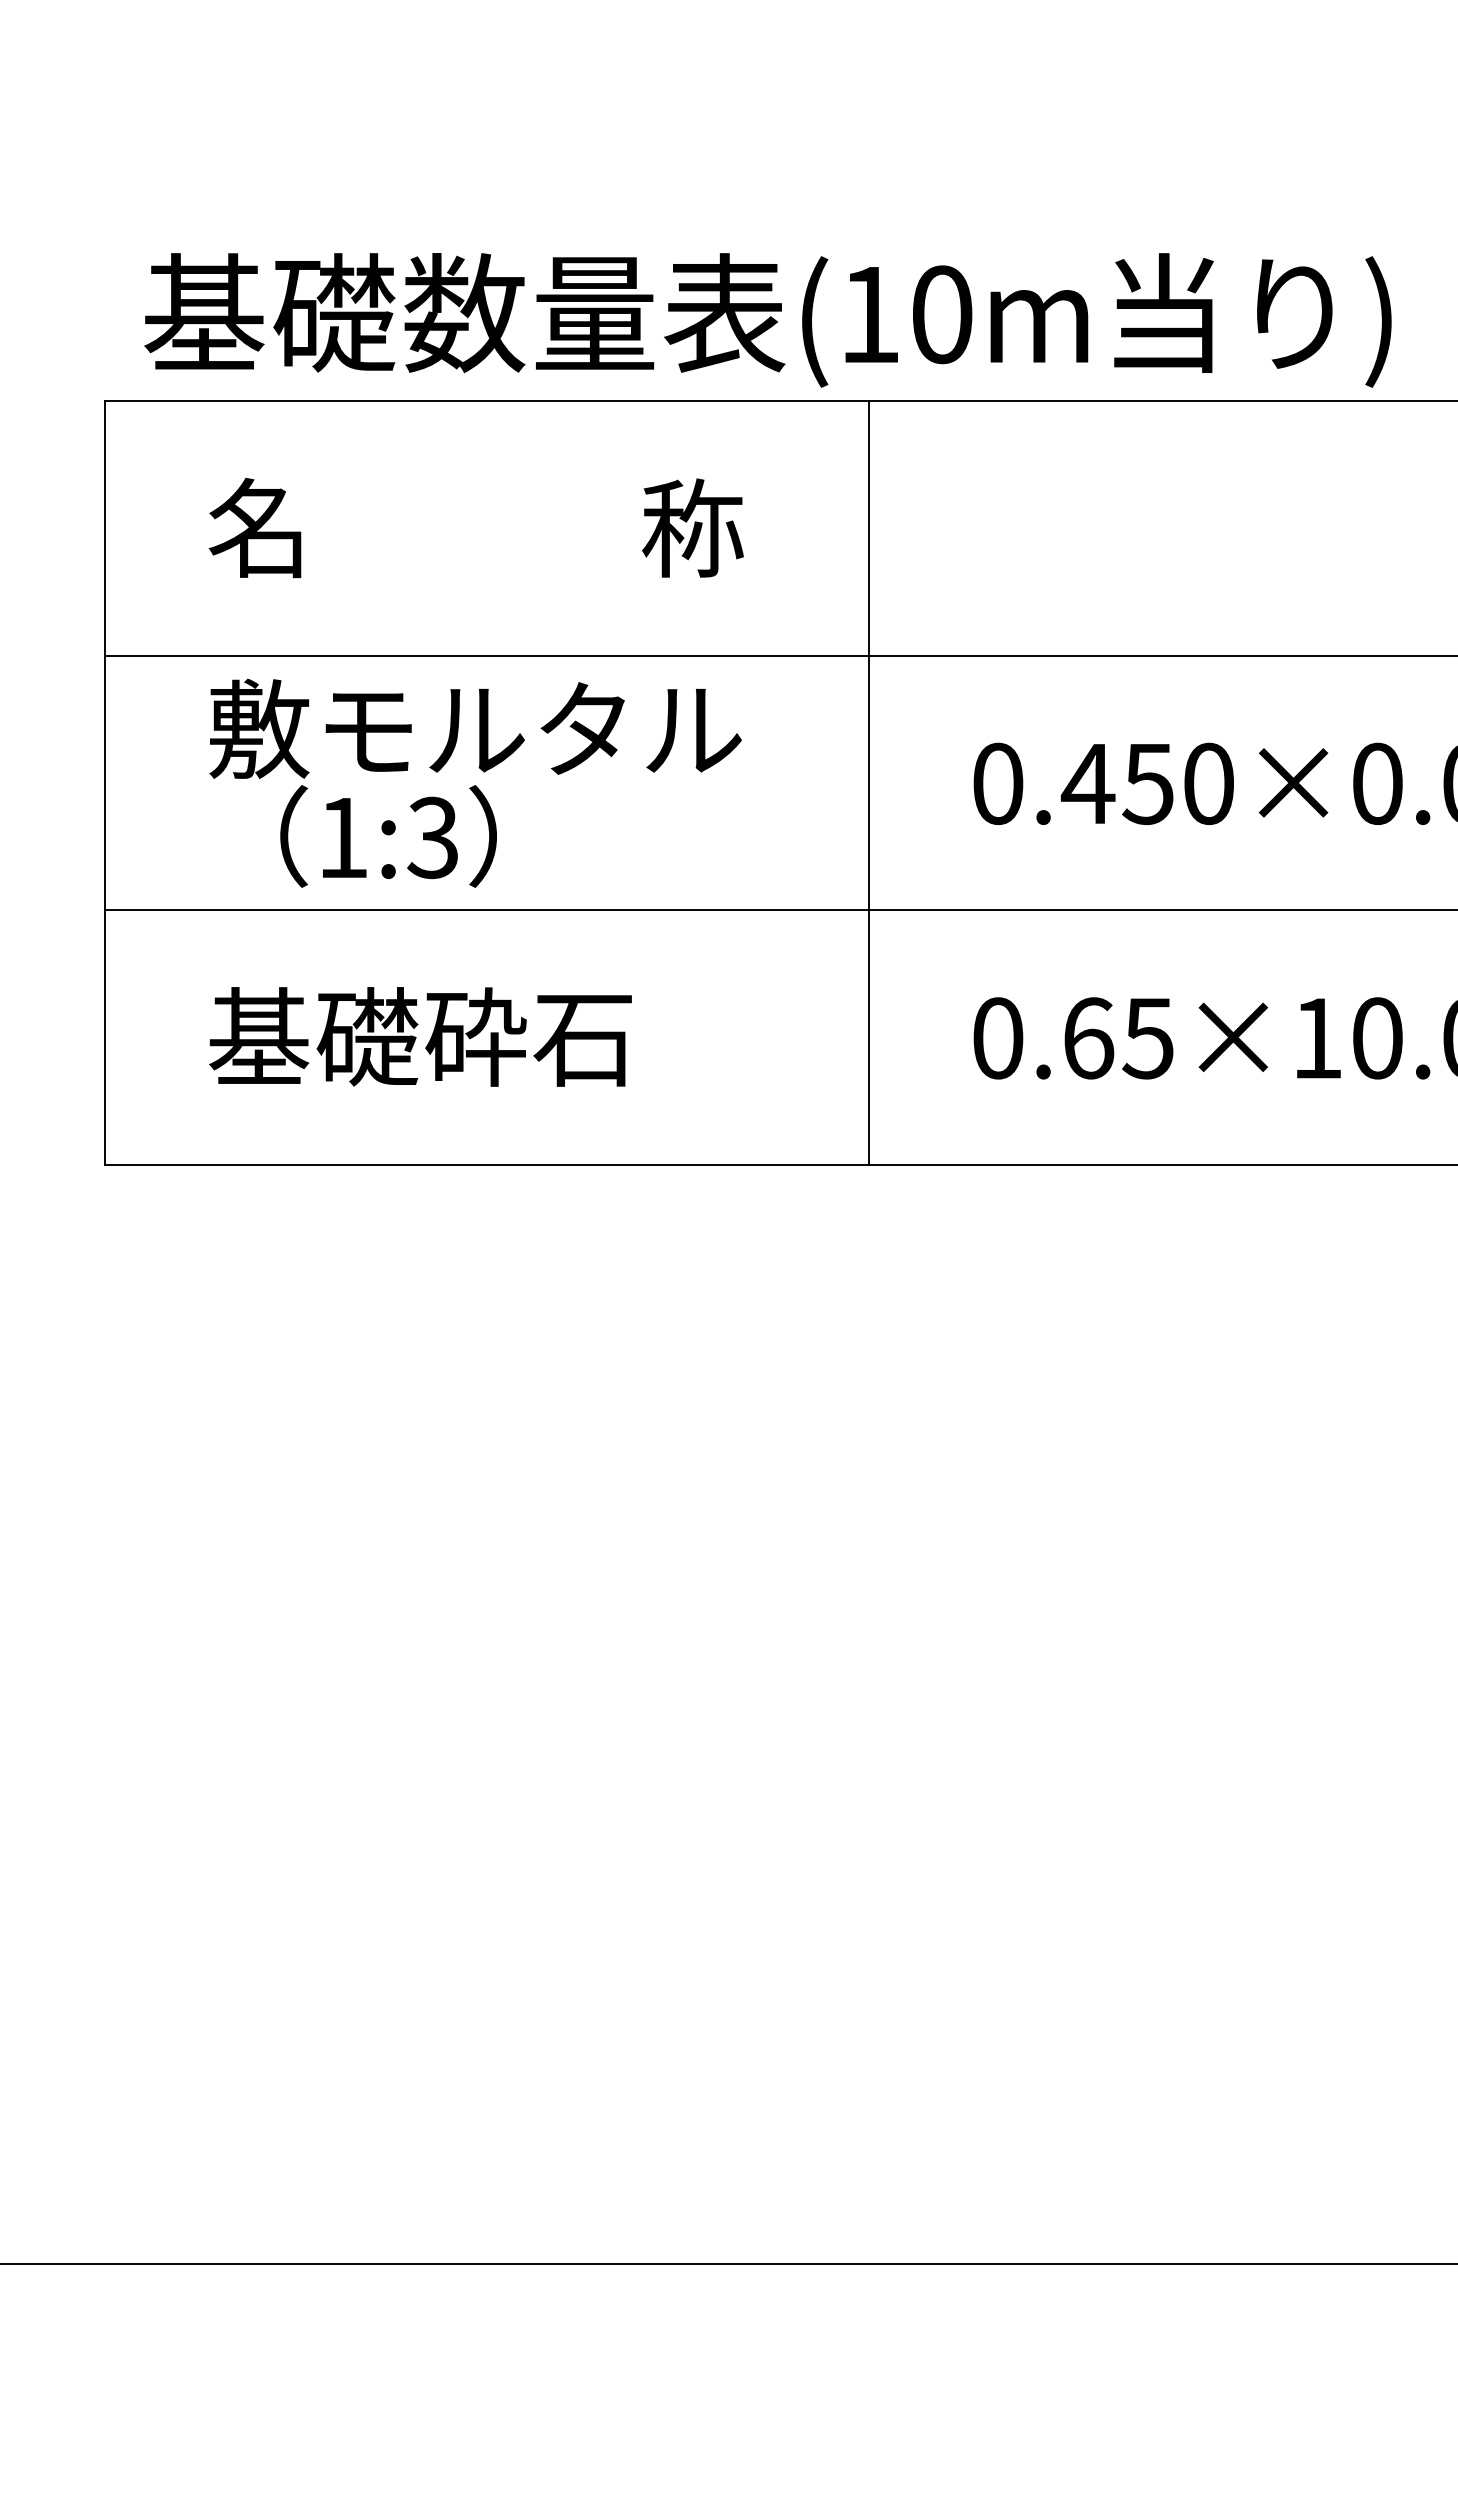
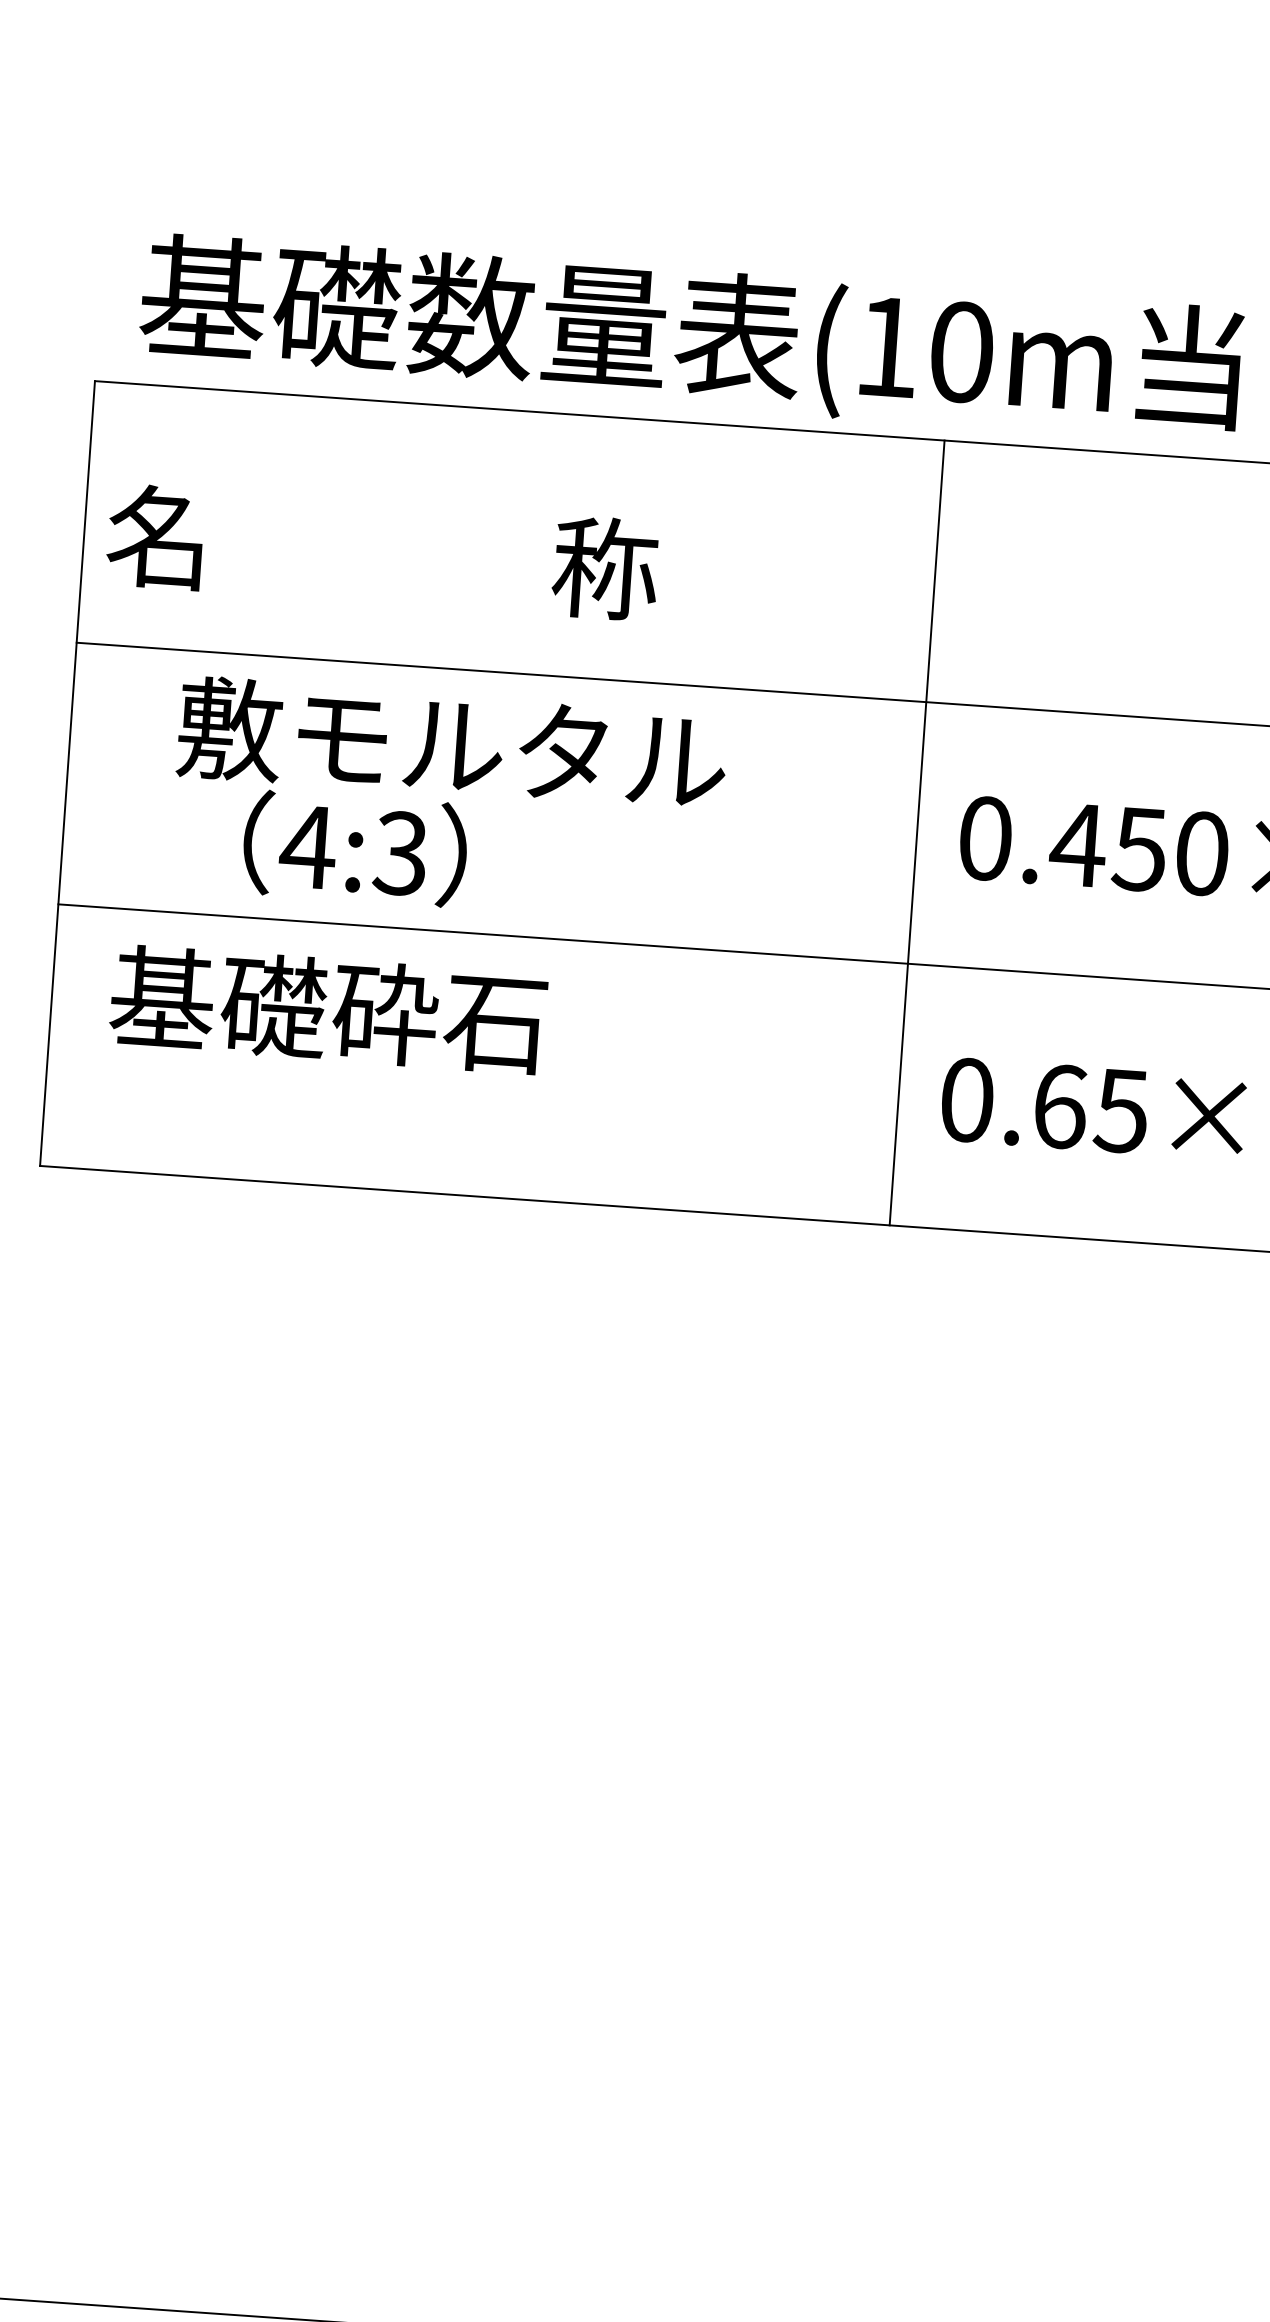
text: (475, 527) -> (382, 552), moved
line: (868, 782) -> (917, 832), moved
text: (342, 837) -> (307, 846), 1:3 -> 4:3
text: (420, 1036) -> (328, 1009), moved

